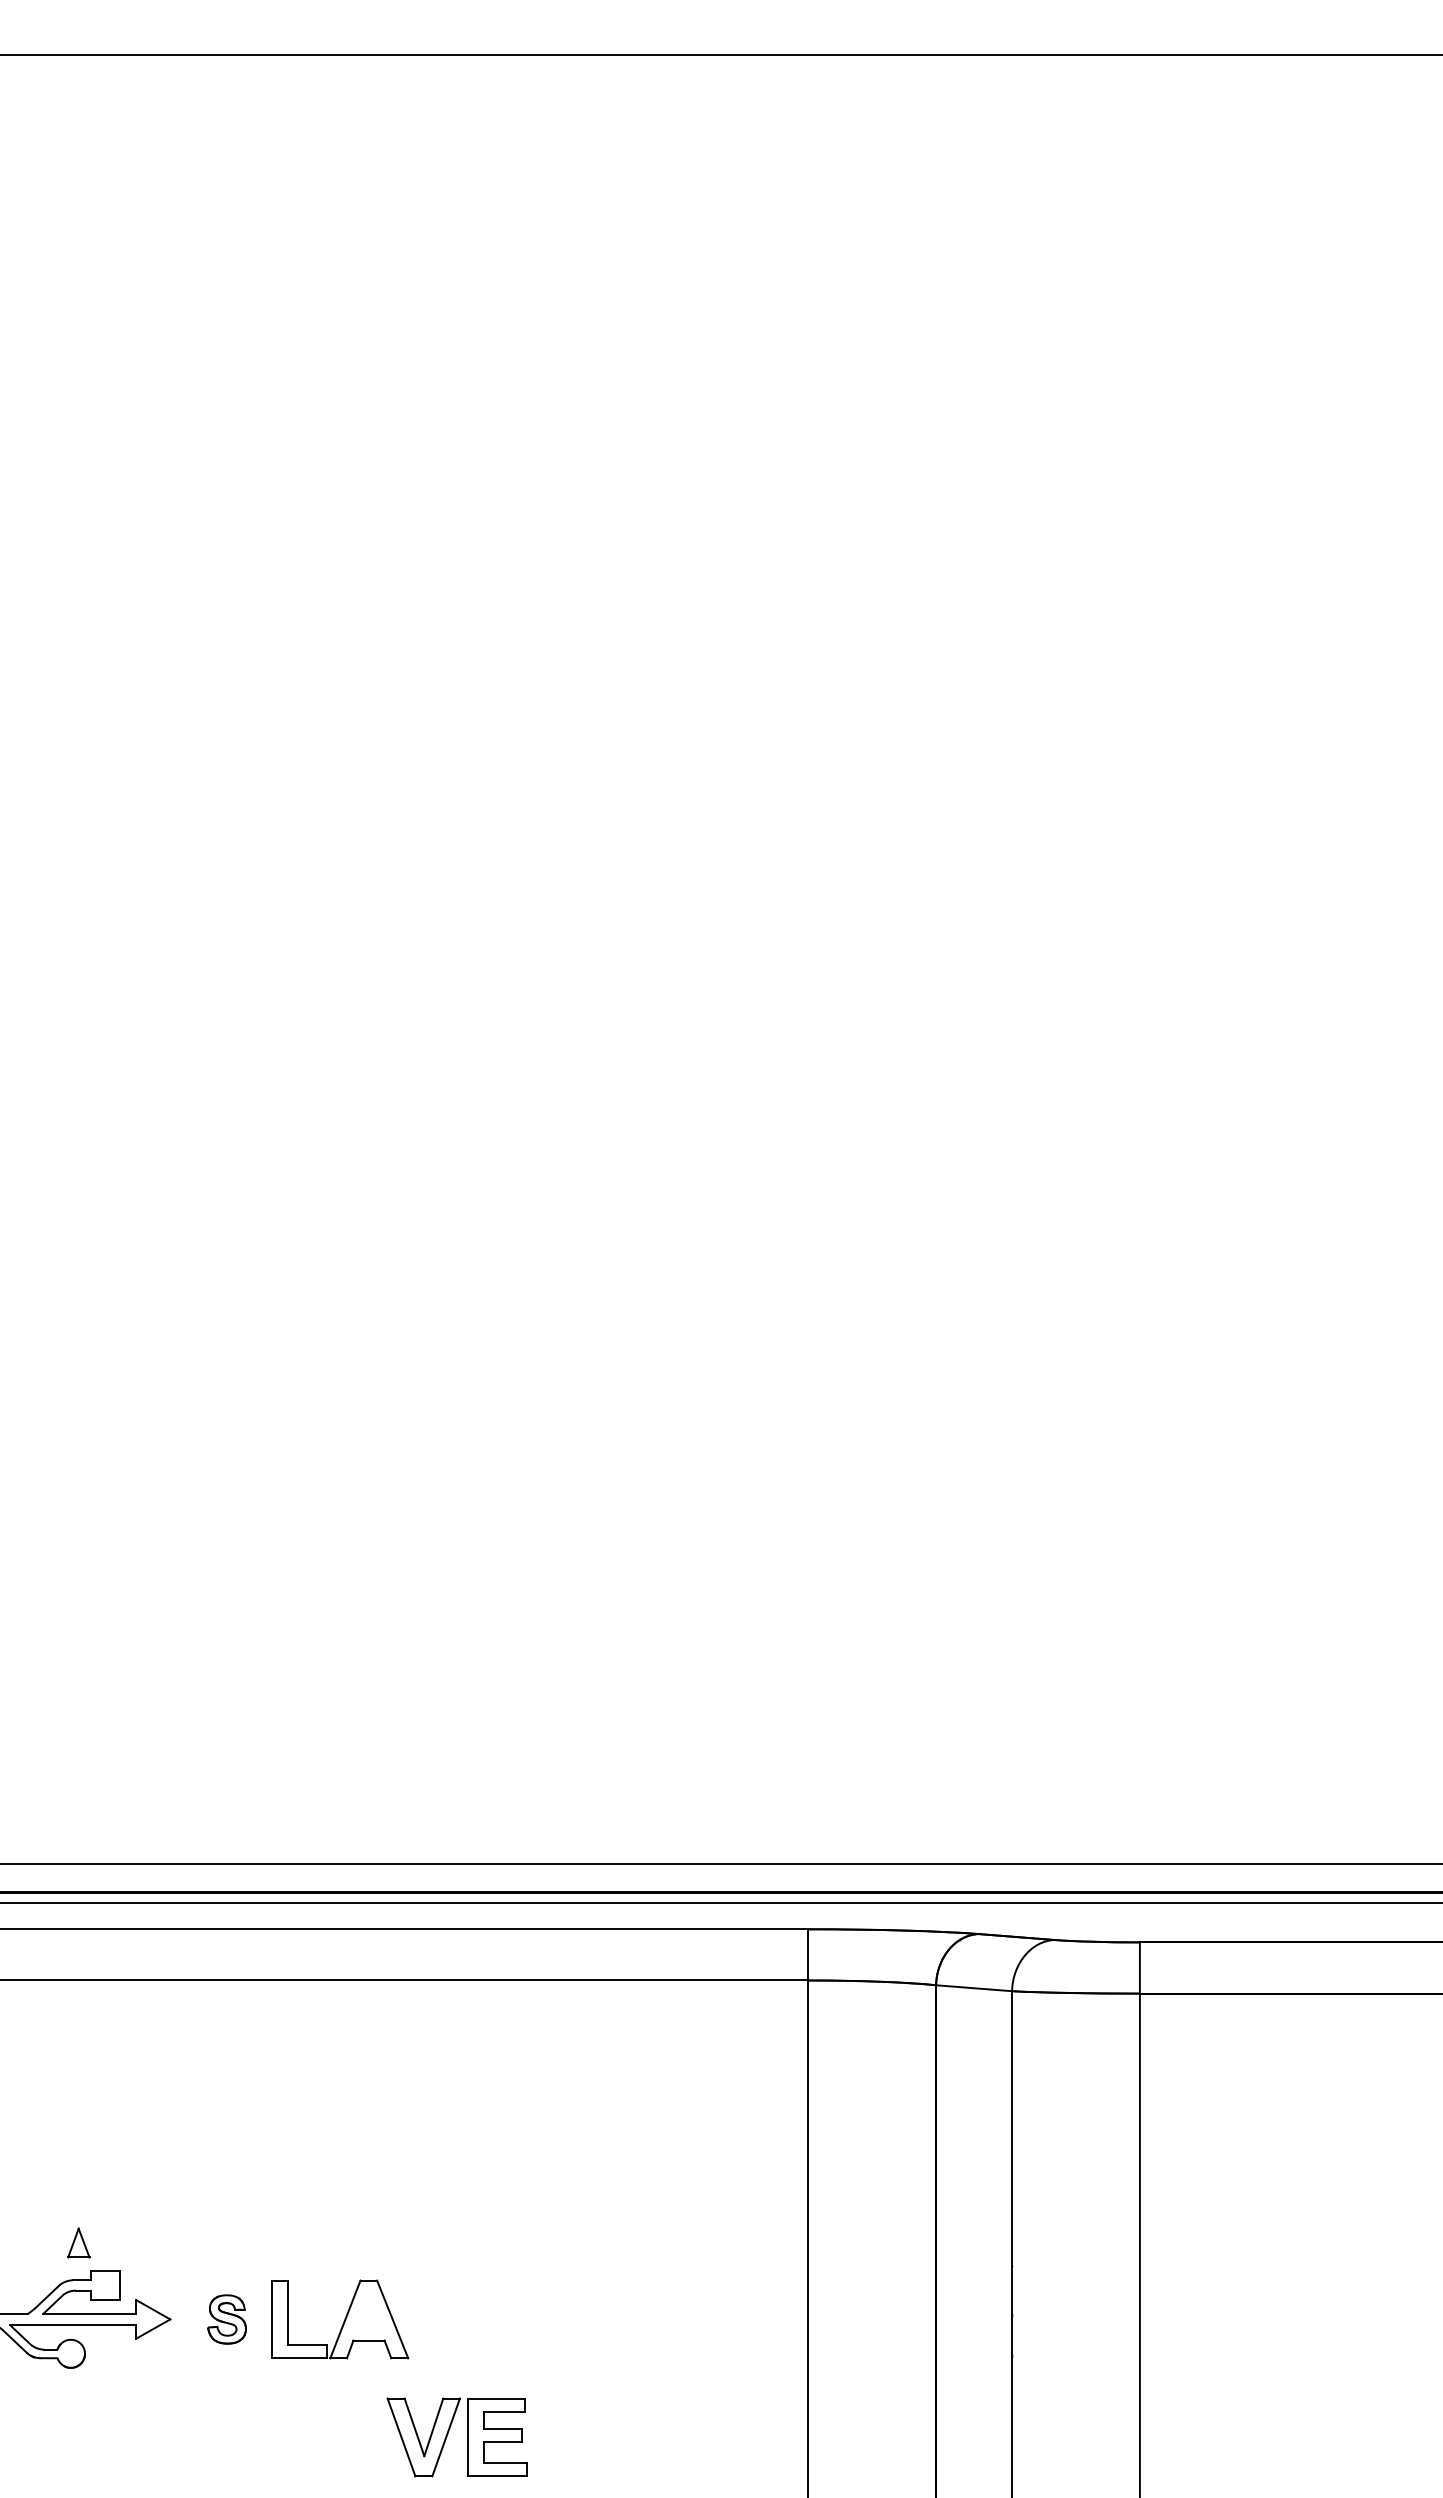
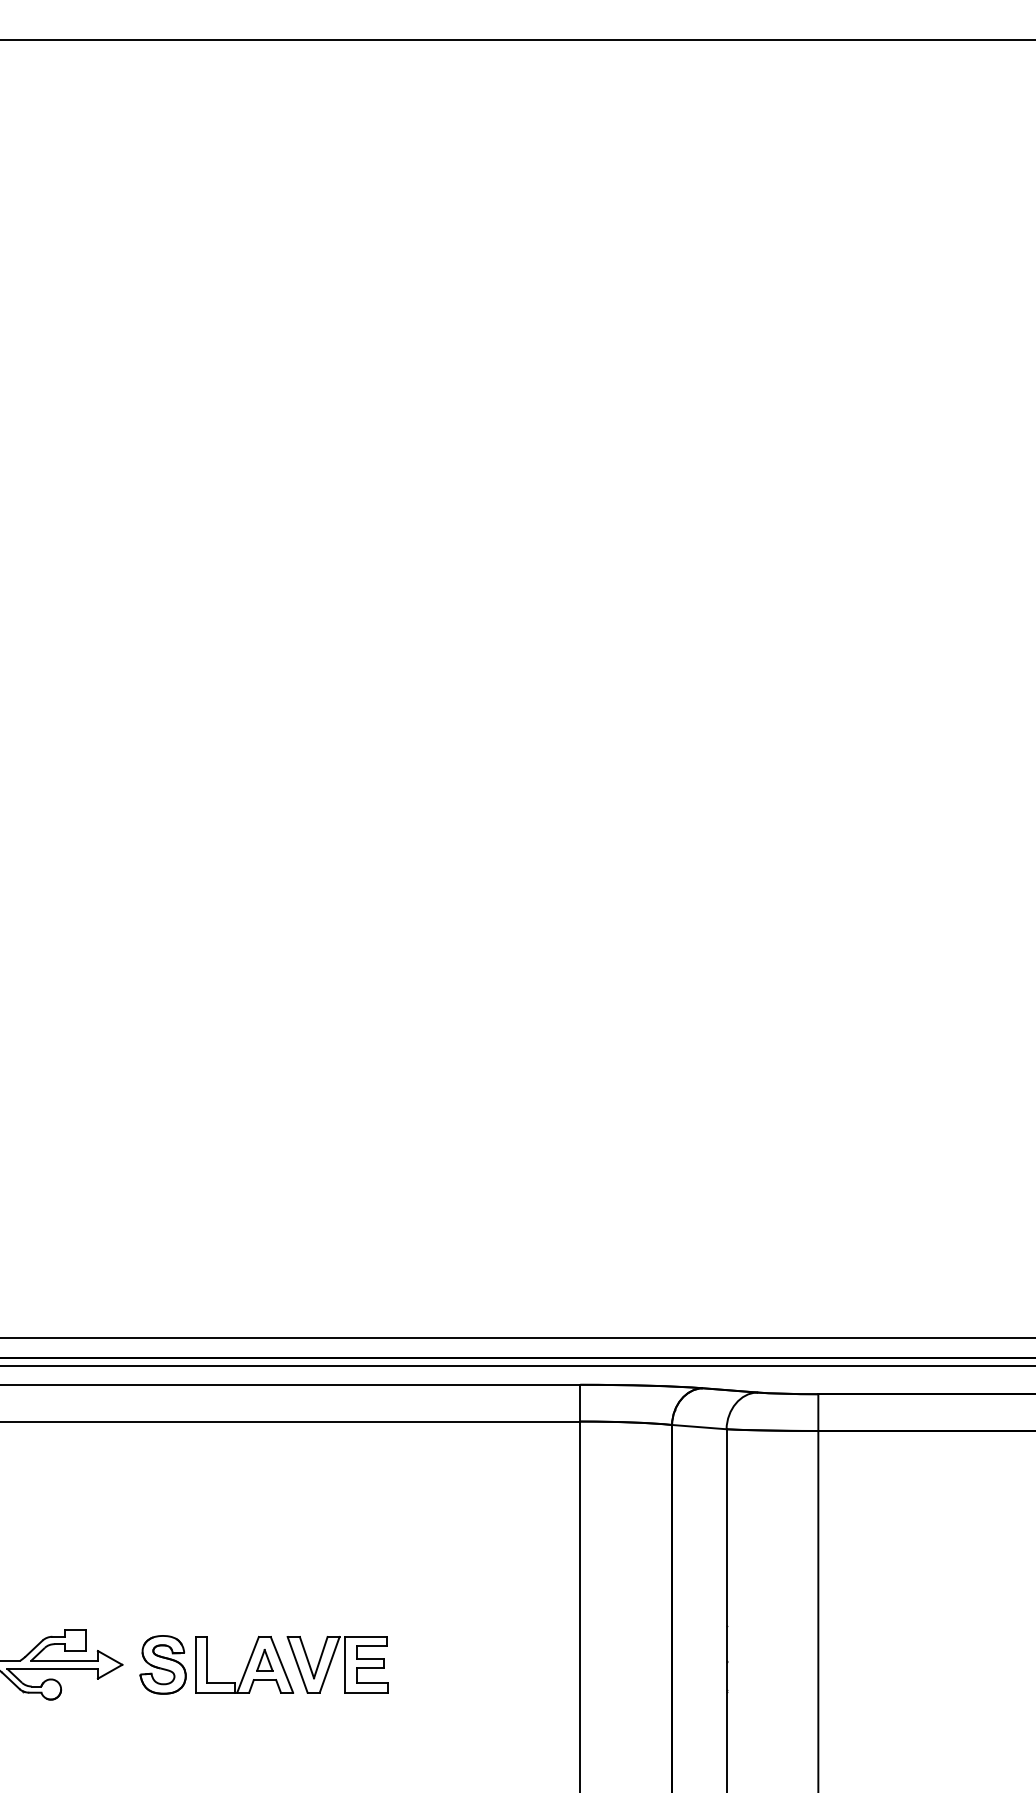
part: (78, 2242) -> (264, 1659), moved
part: (226, 2319) -> (162, 1664), size x1.67
part: (448, 2434) -> (331, 1662), moved

